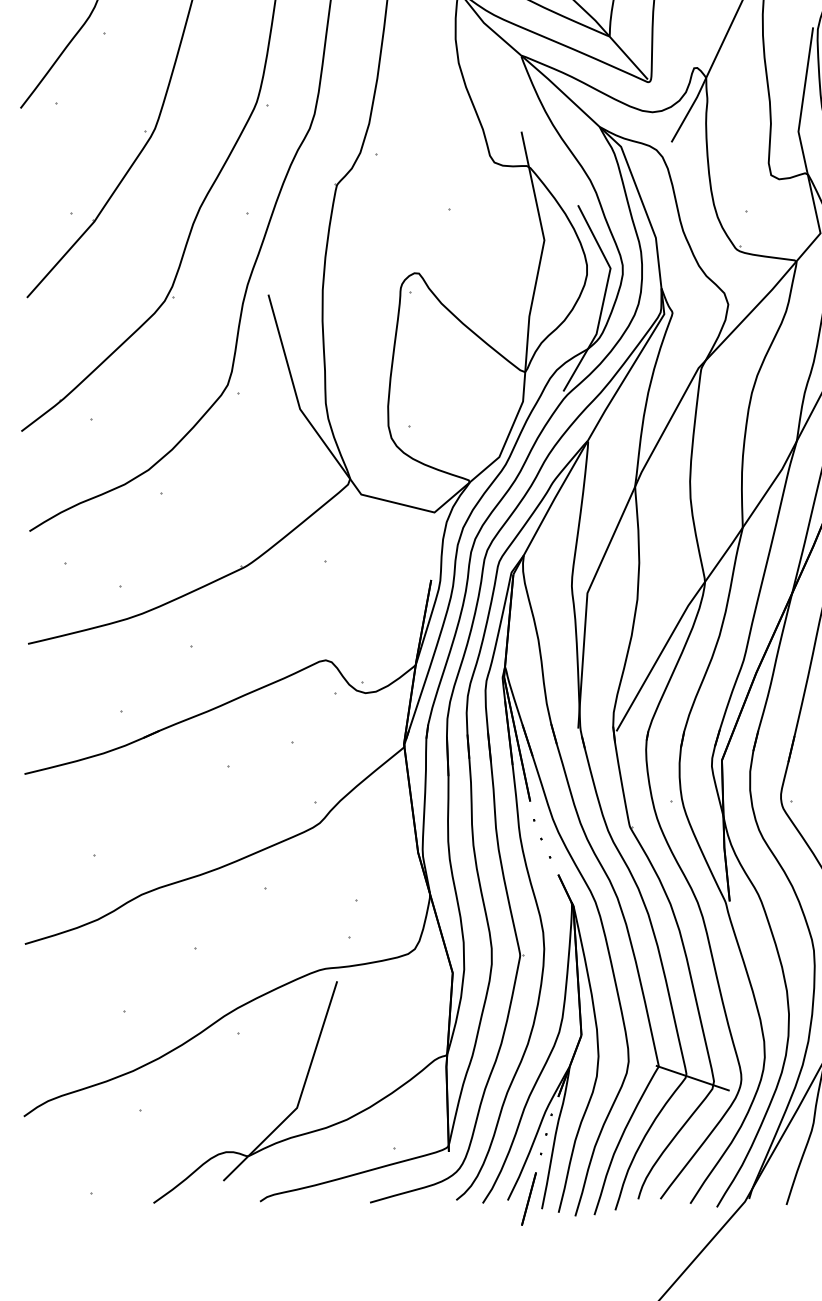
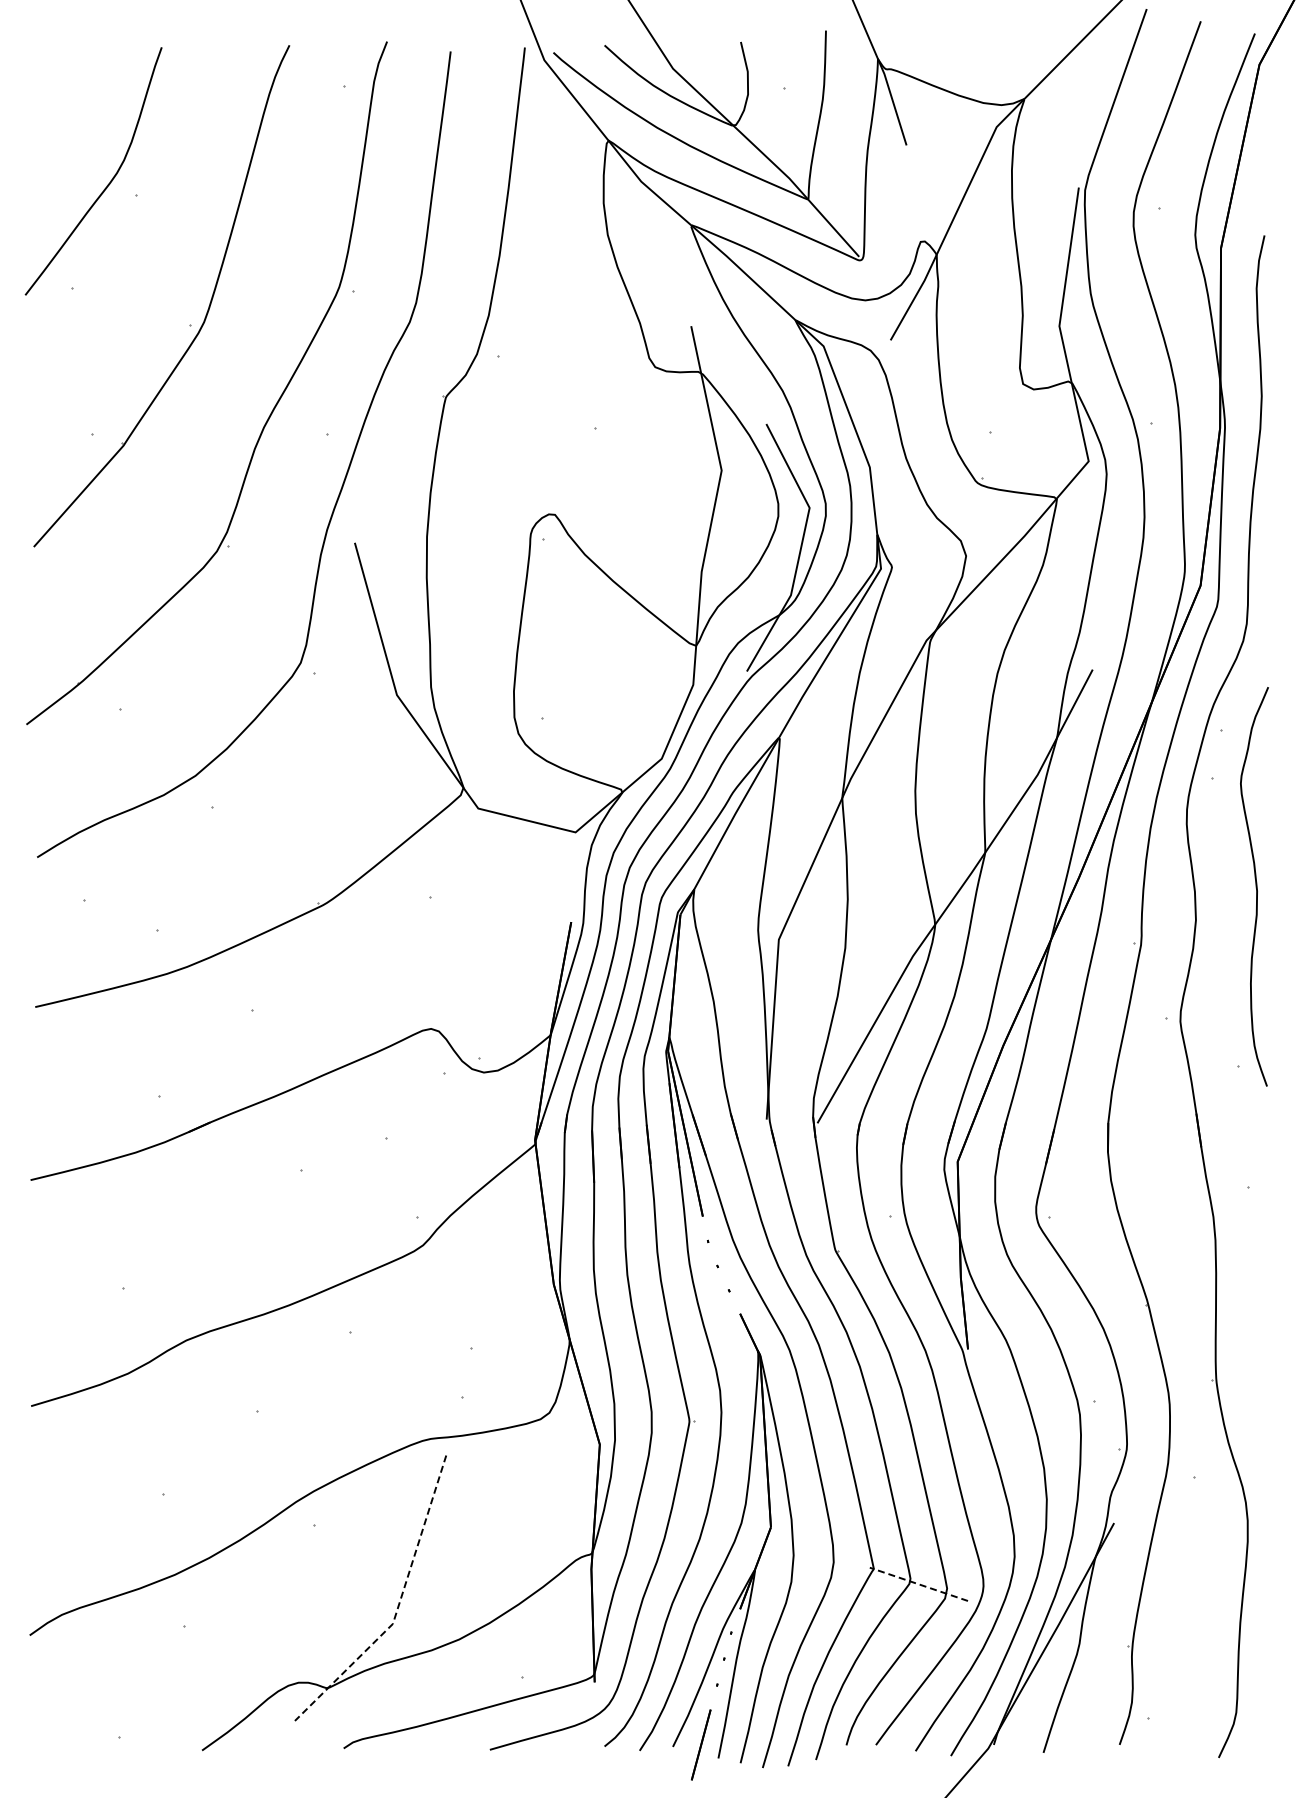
line: (692, 1078) -> (918, 1584), solid -> dashed
line: (301, 1094) -> (398, 1605), solid -> dashed

